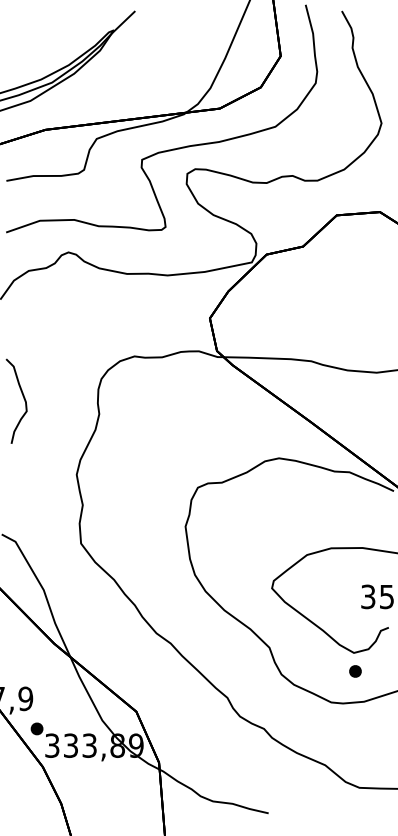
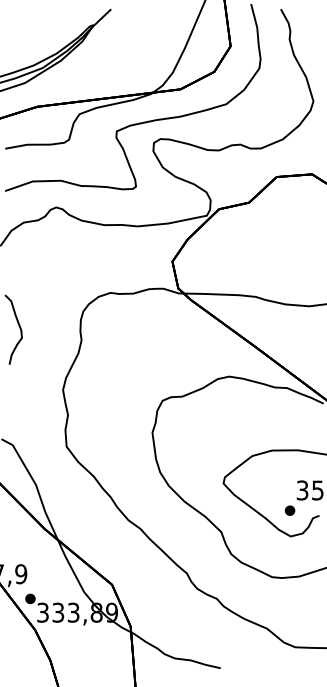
part: (354, 671) -> (289, 510), moved

